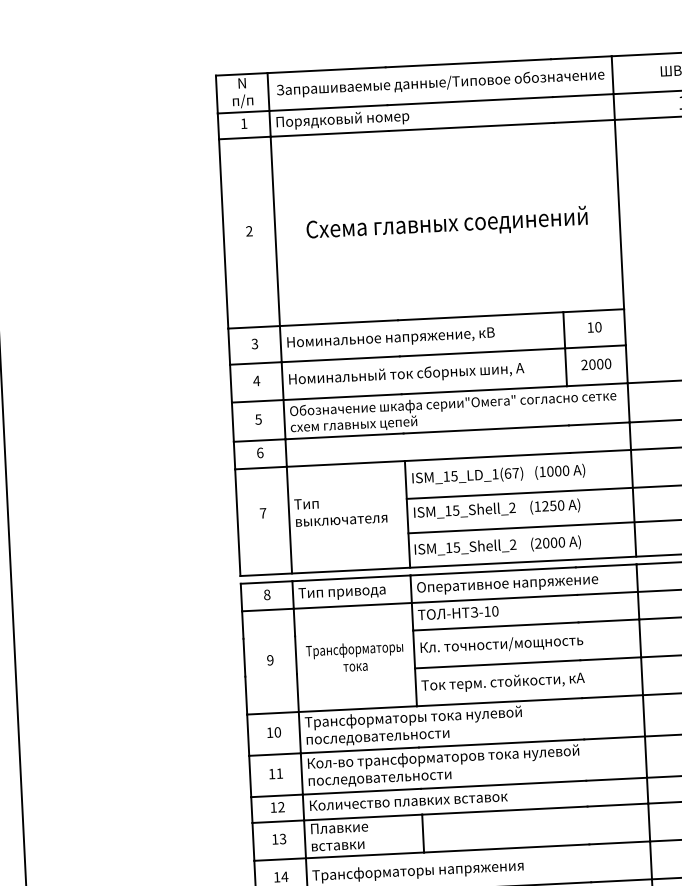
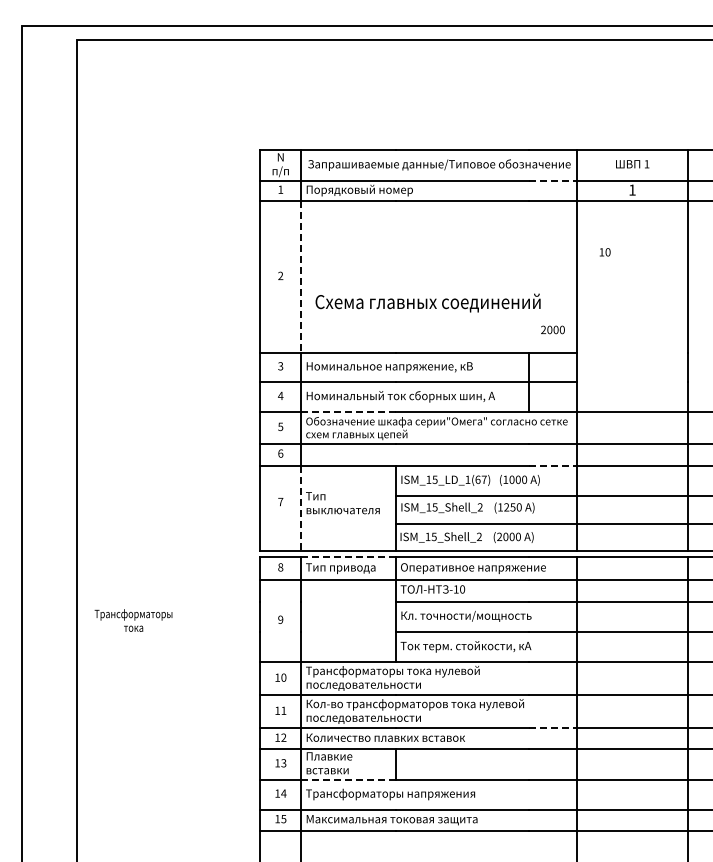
line: (583, 95) -> (553, 180), solid -> dashed
text: (446, 223) -> (427, 302), moved
line: (275, 231) -> (301, 277), solid -> dashed
text: (593, 327) -> (604, 252), moved
text: (595, 363) -> (552, 329), moved
line: (343, 397) -> (349, 412), solid -> dashed
line: (601, 451) -> (553, 465), solid -> dashed
line: (289, 520) -> (301, 508), solid -> dashed
line: (352, 578) -> (349, 557), solid -> dashed
text: (354, 657) -> (133, 620), moved
line: (617, 779) -> (553, 728), solid -> dashed
line: (365, 855) -> (349, 779), solid -> dashed

